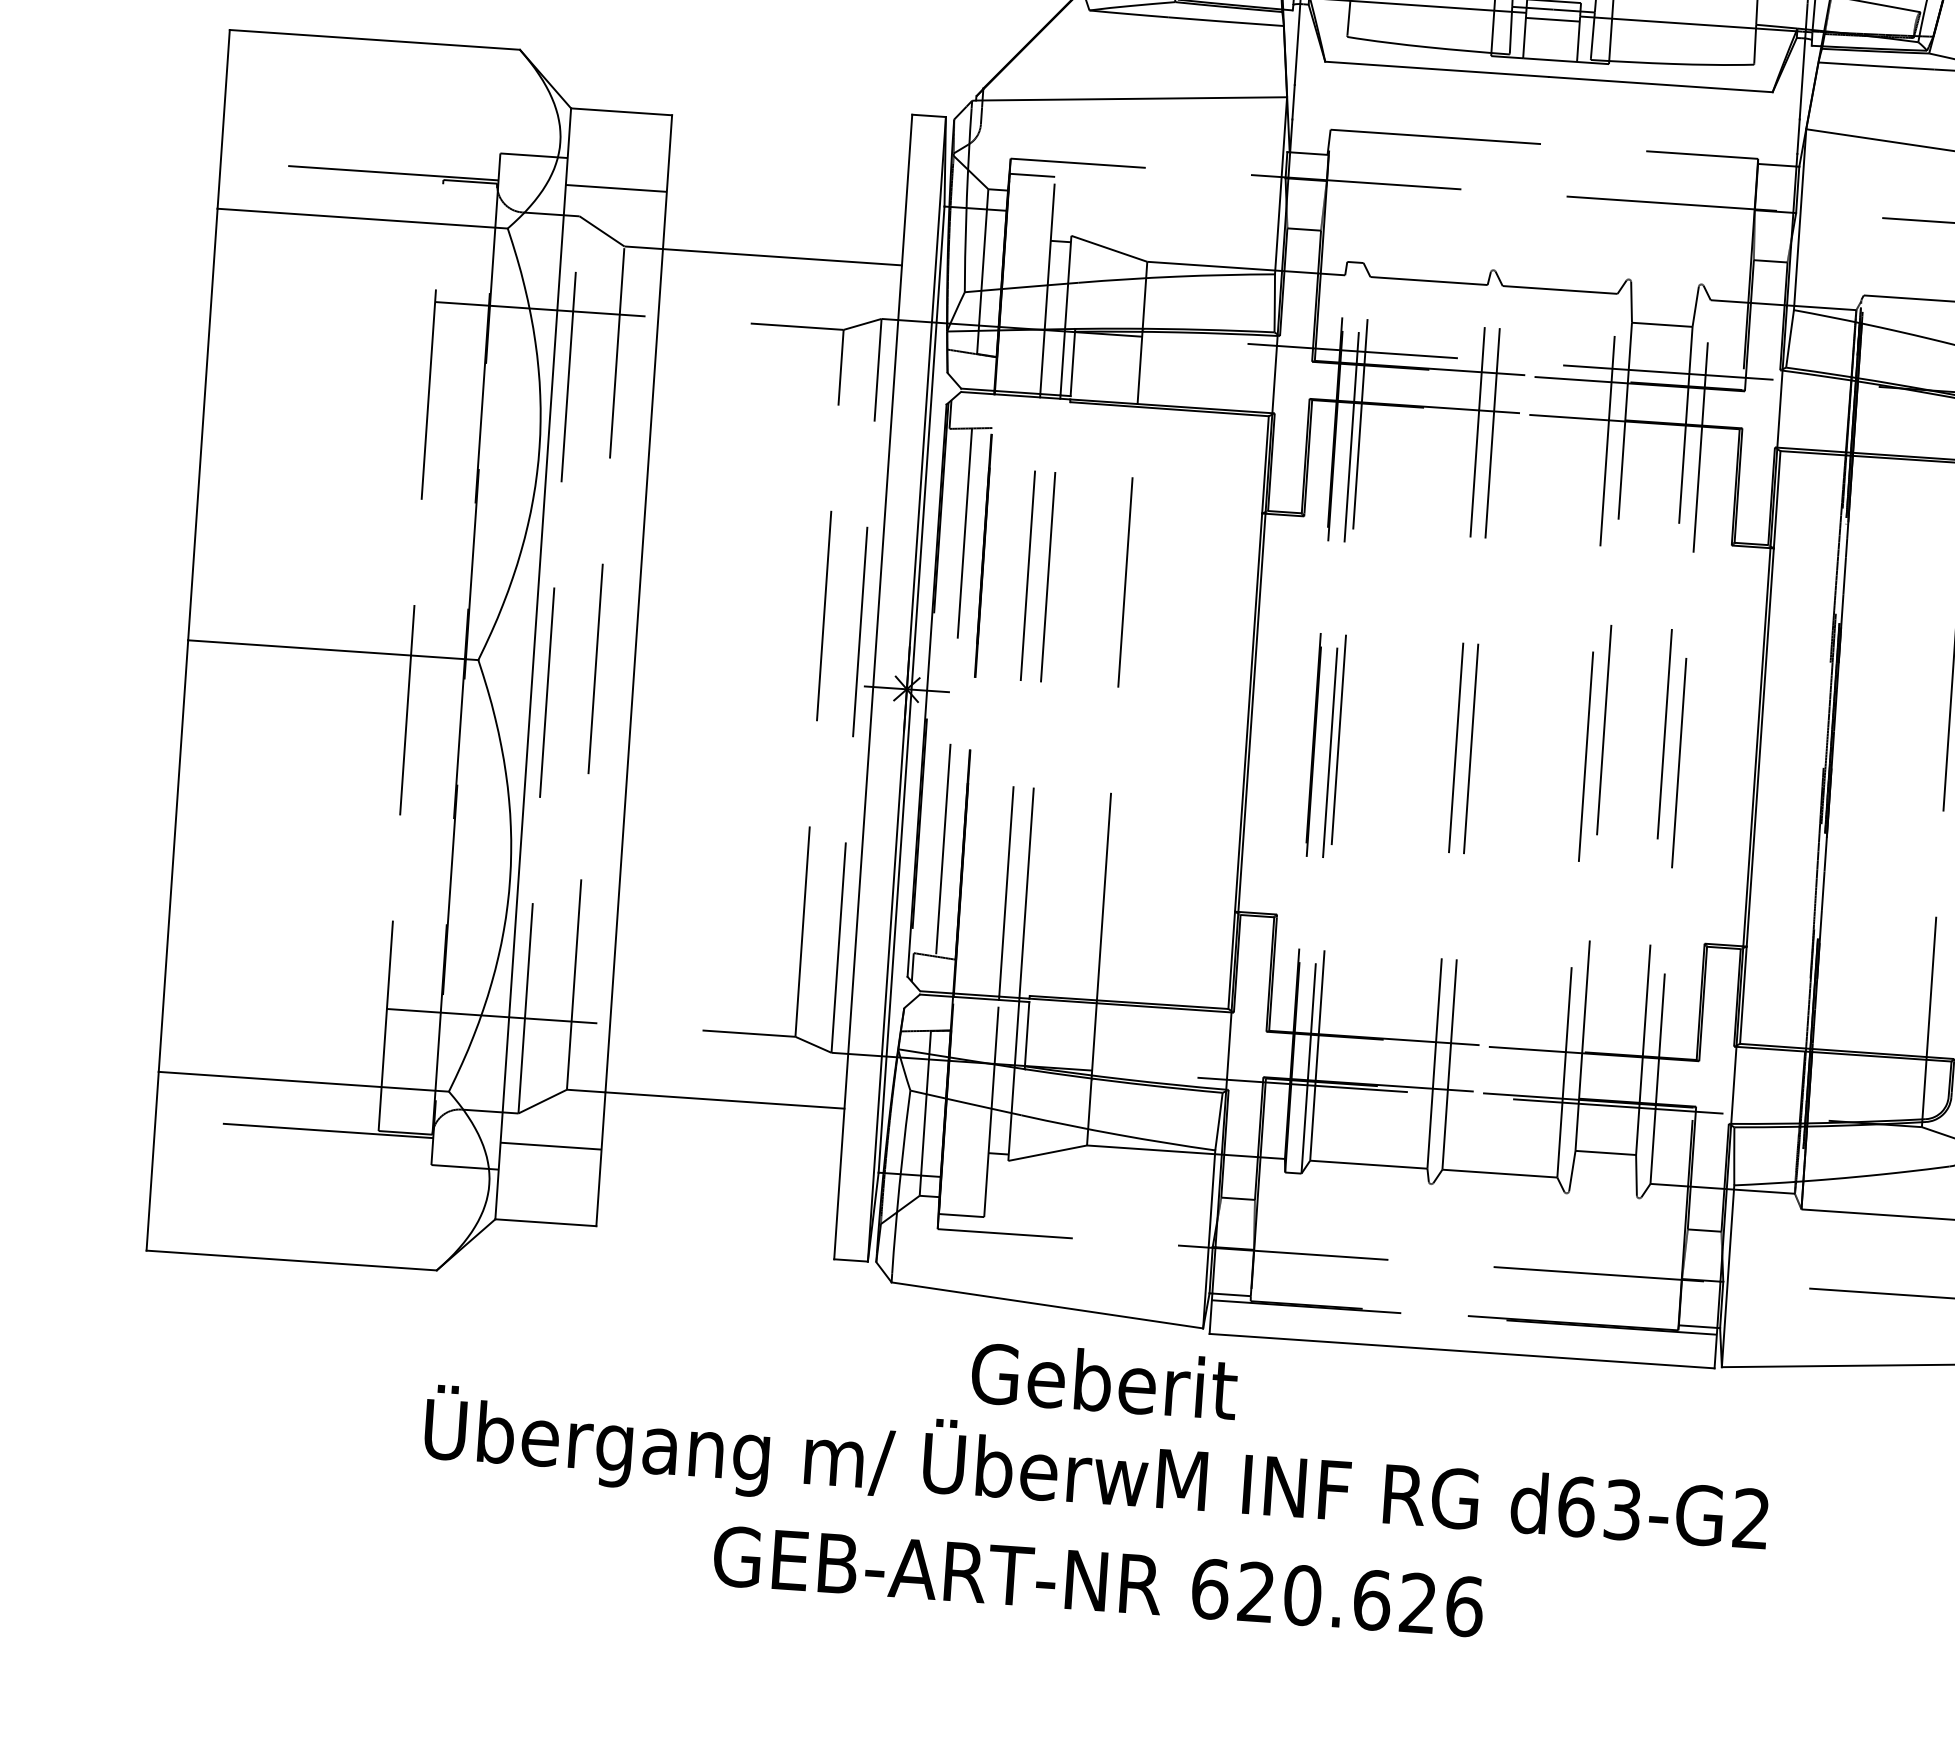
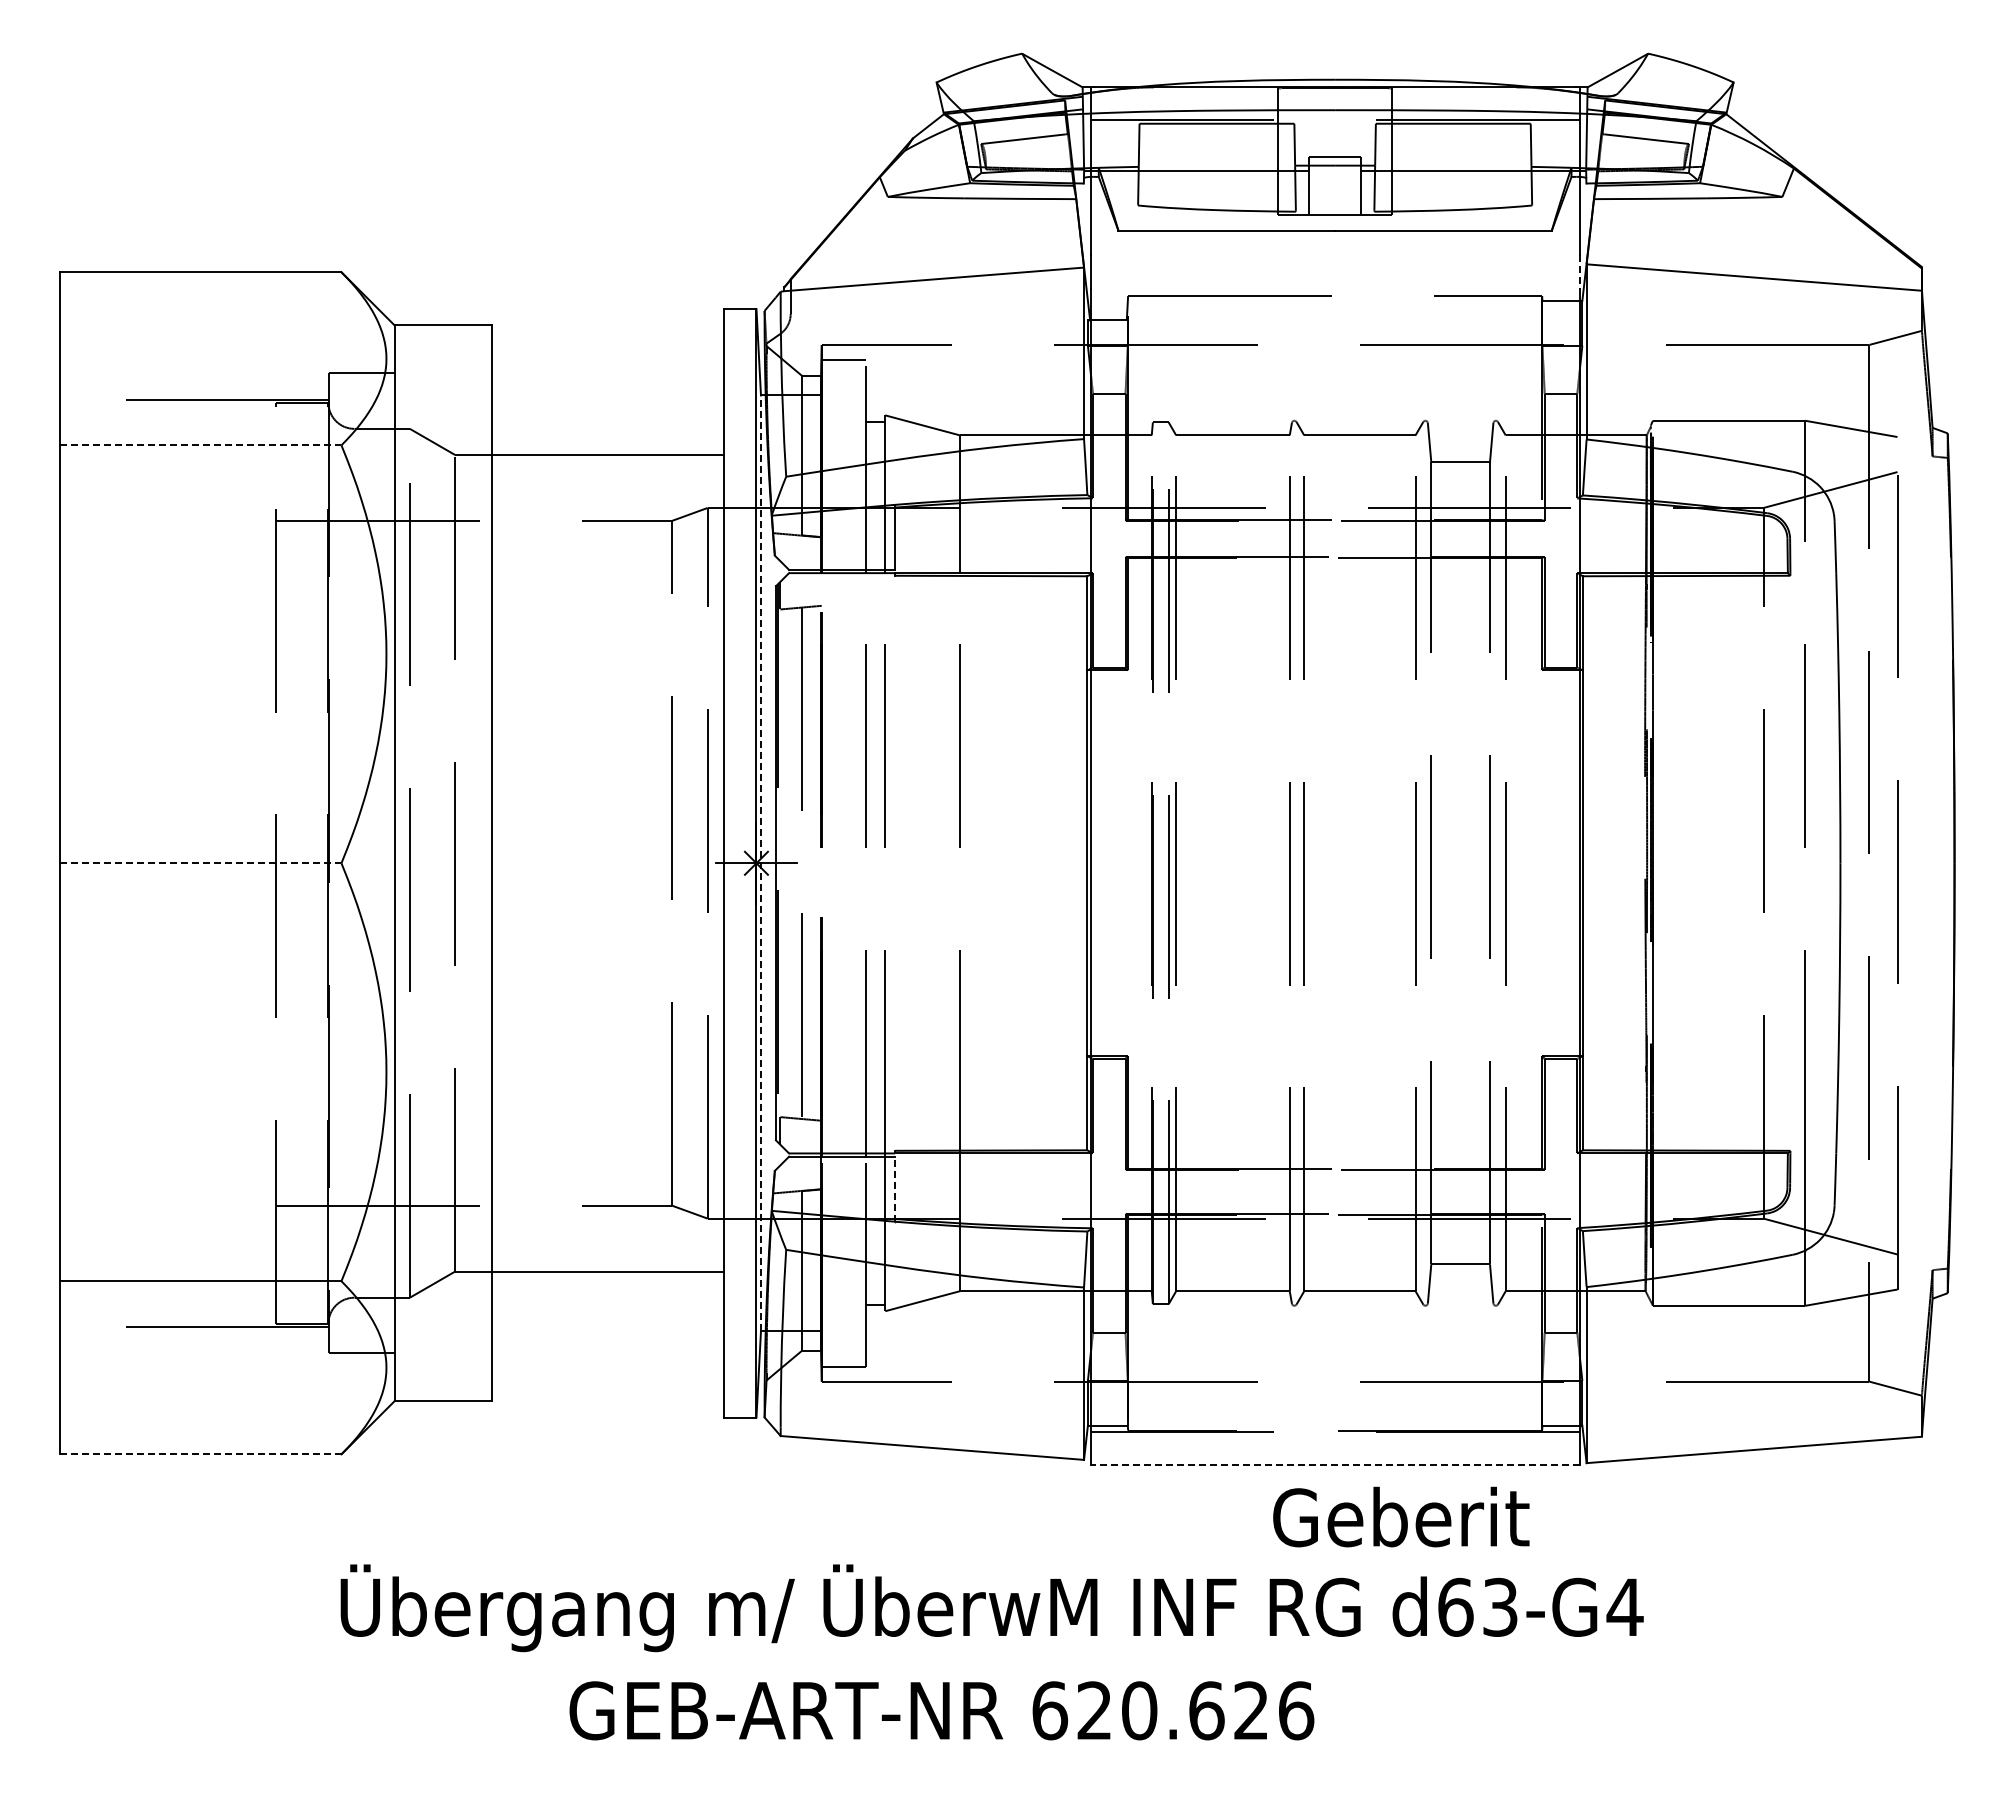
line: (1553, 19) -> (1335, 175), removed
line: (1798, 136) -> (1579, 271), solid -> dashed
line: (616, 188) -> (443, 399), removed
line: (362, 218) -> (200, 445), solid -> dashed
line: (332, 650) -> (200, 863), solid -> dashed
line: (912, 689) -> (761, 863), solid -> dashed
line: (1027, 1035) -> (895, 1189), solid -> dashed
line: (551, 1146) -> (443, 1327), removed
line: (291, 1260) -> (200, 1454), solid -> dashed
line: (1462, 1350) -> (1335, 1464), solid -> dashed
text: (1104, 1380) -> (1401, 1516), moved
text: (1750, 1517) -> (1624, 1606), d63-G2 -> d63-G4
text: (1098, 1581) -> (941, 1710), moved

